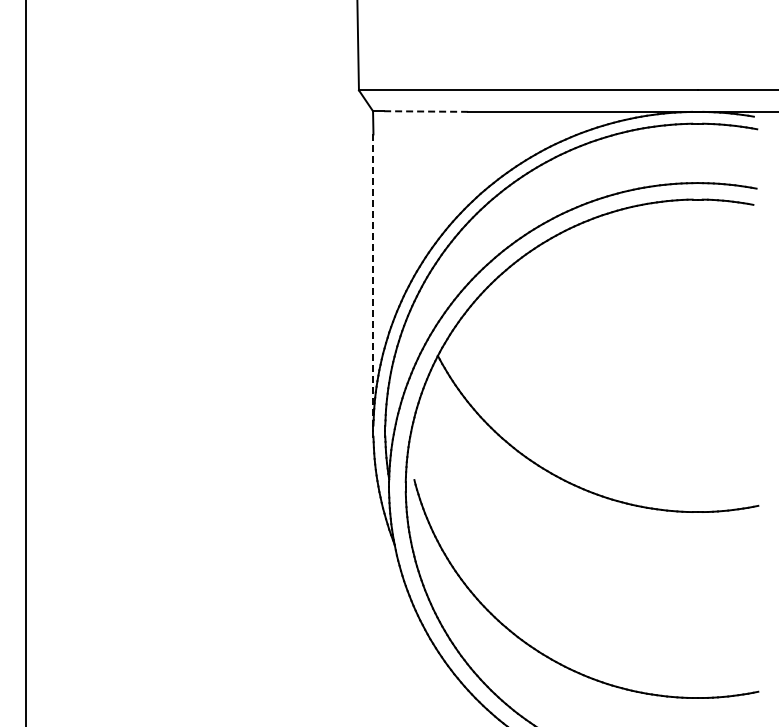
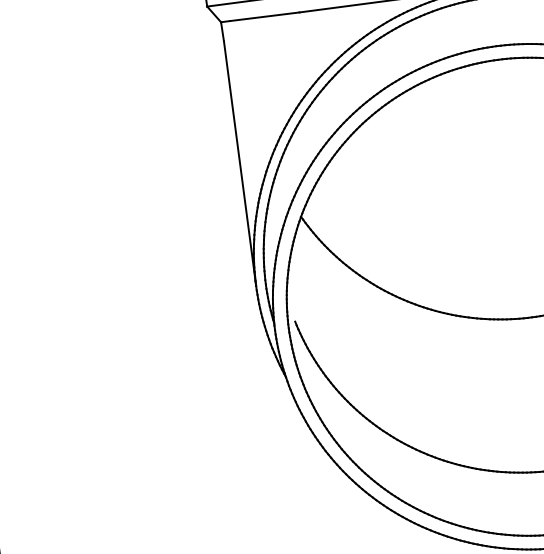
line: (426, 111) -> (265, 16), dashed -> solid
line: (373, 283) -> (240, 164), dashed -> solid

